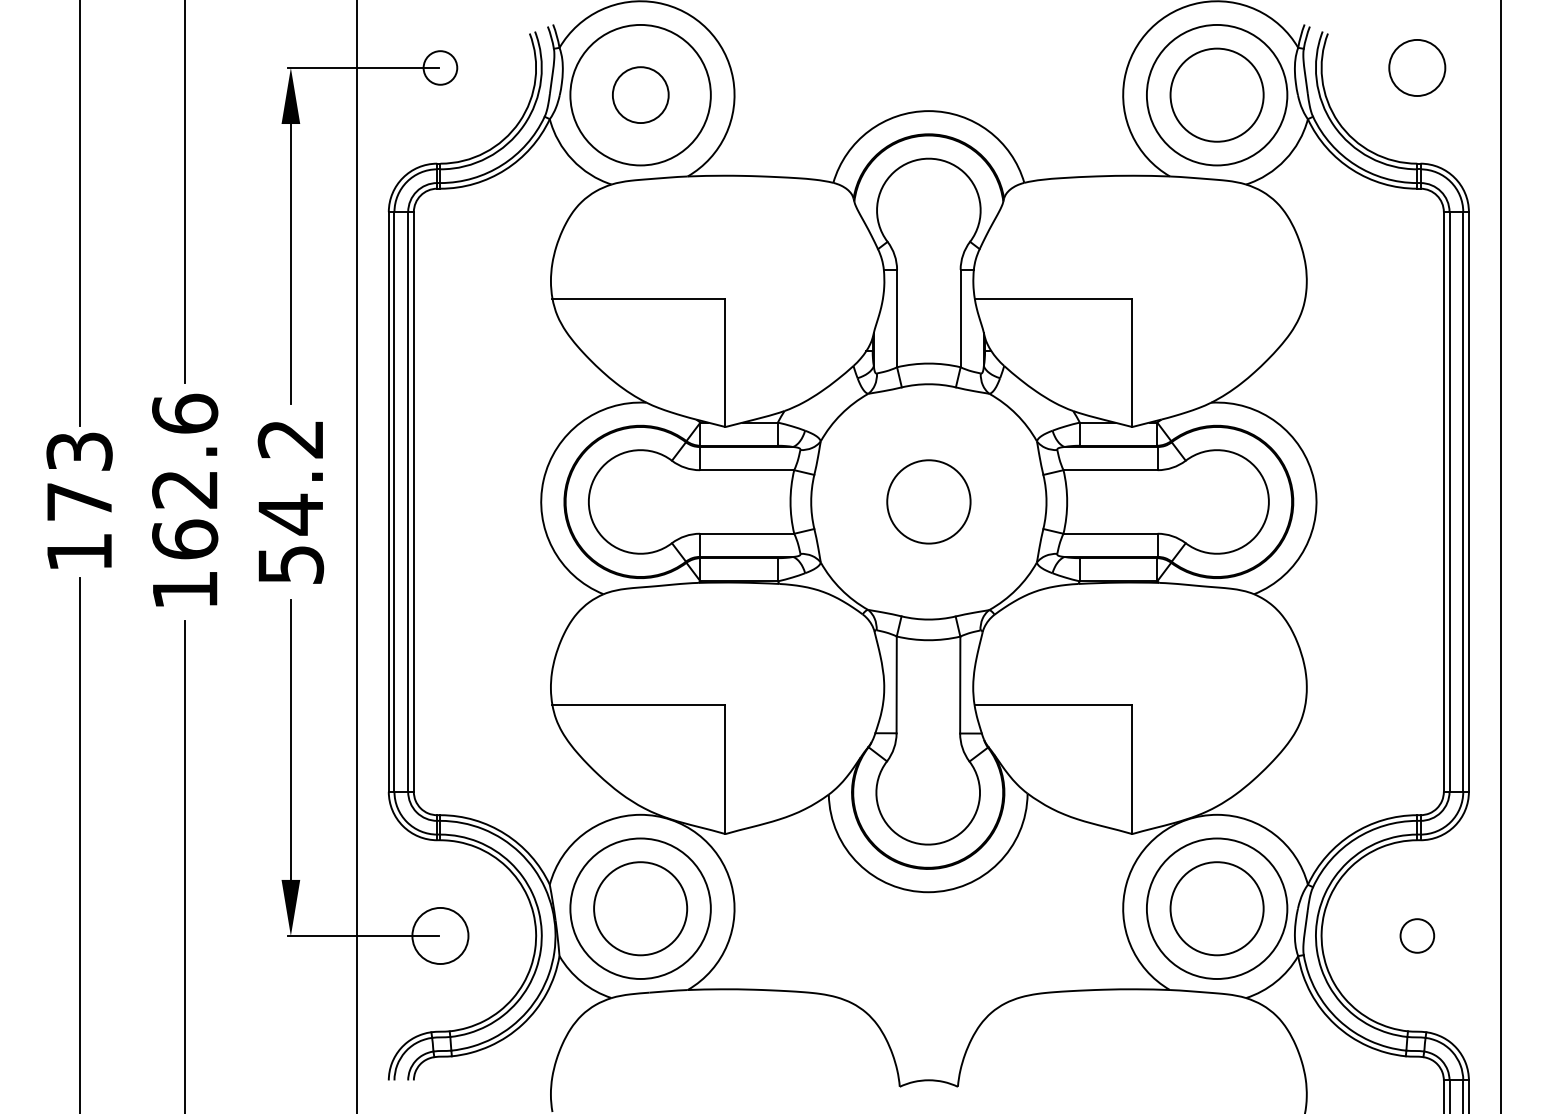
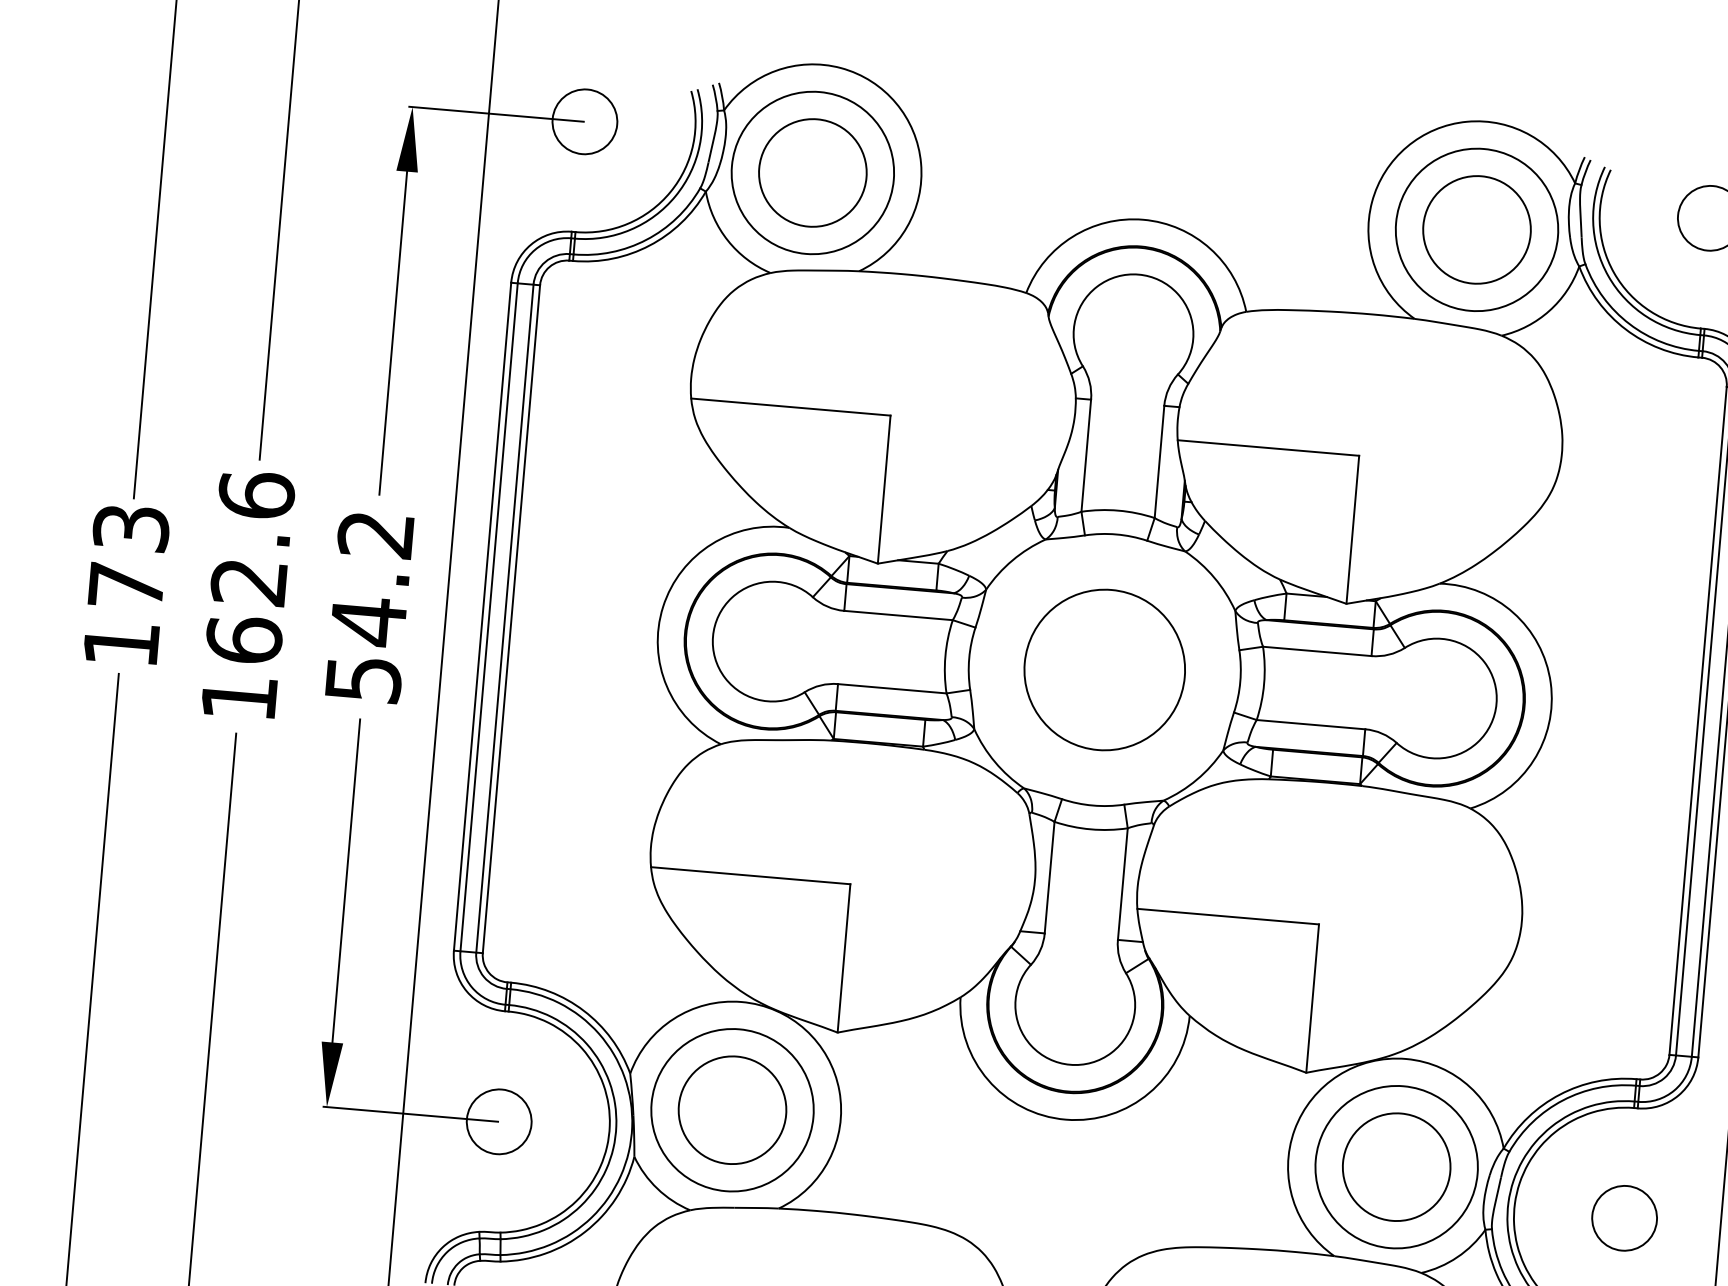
circle: (440, 67) -> (585, 121), size x1.67
circle: (640, 94) -> (812, 172), size x1.67
circle: (928, 501) -> (1104, 669), size x1.67
circle: (1417, 935) -> (1624, 1217), size x1.67

